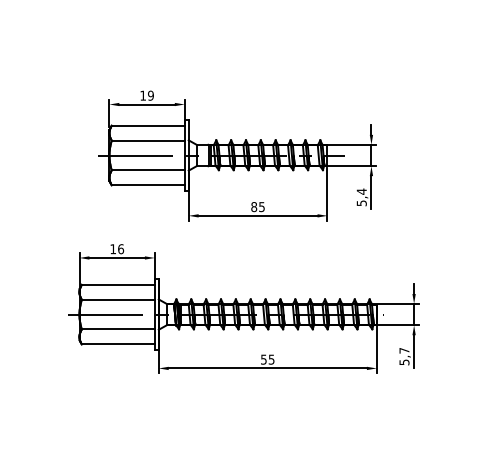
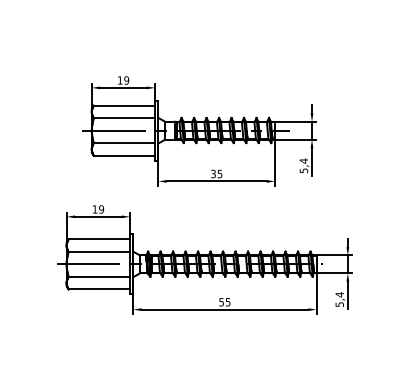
text: (254, 206) -> (213, 173), 85 -> 35
text: (121, 249) -> (101, 209), 16 -> 19
text: (404, 350) -> (339, 294), 5,7 -> 5,4

